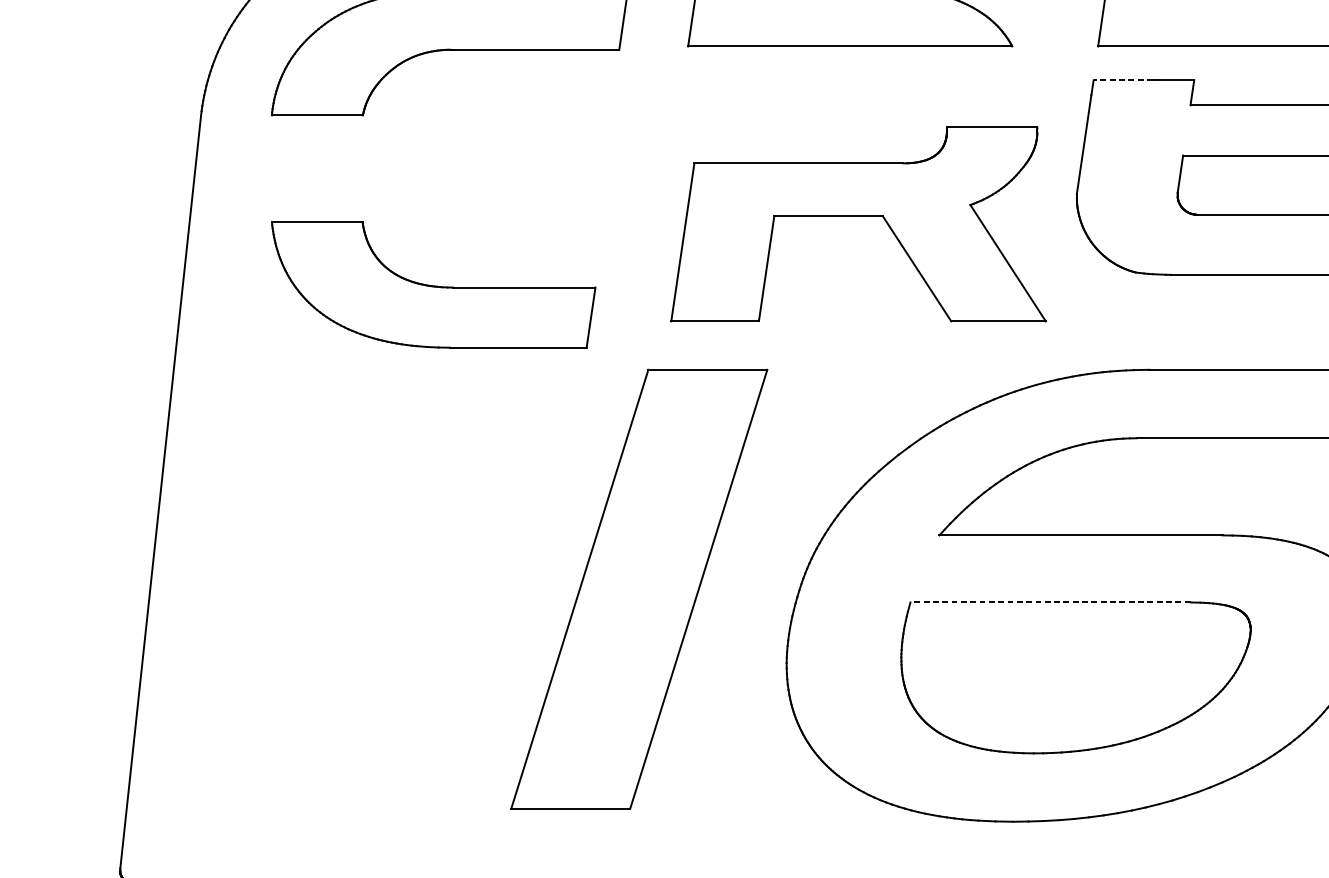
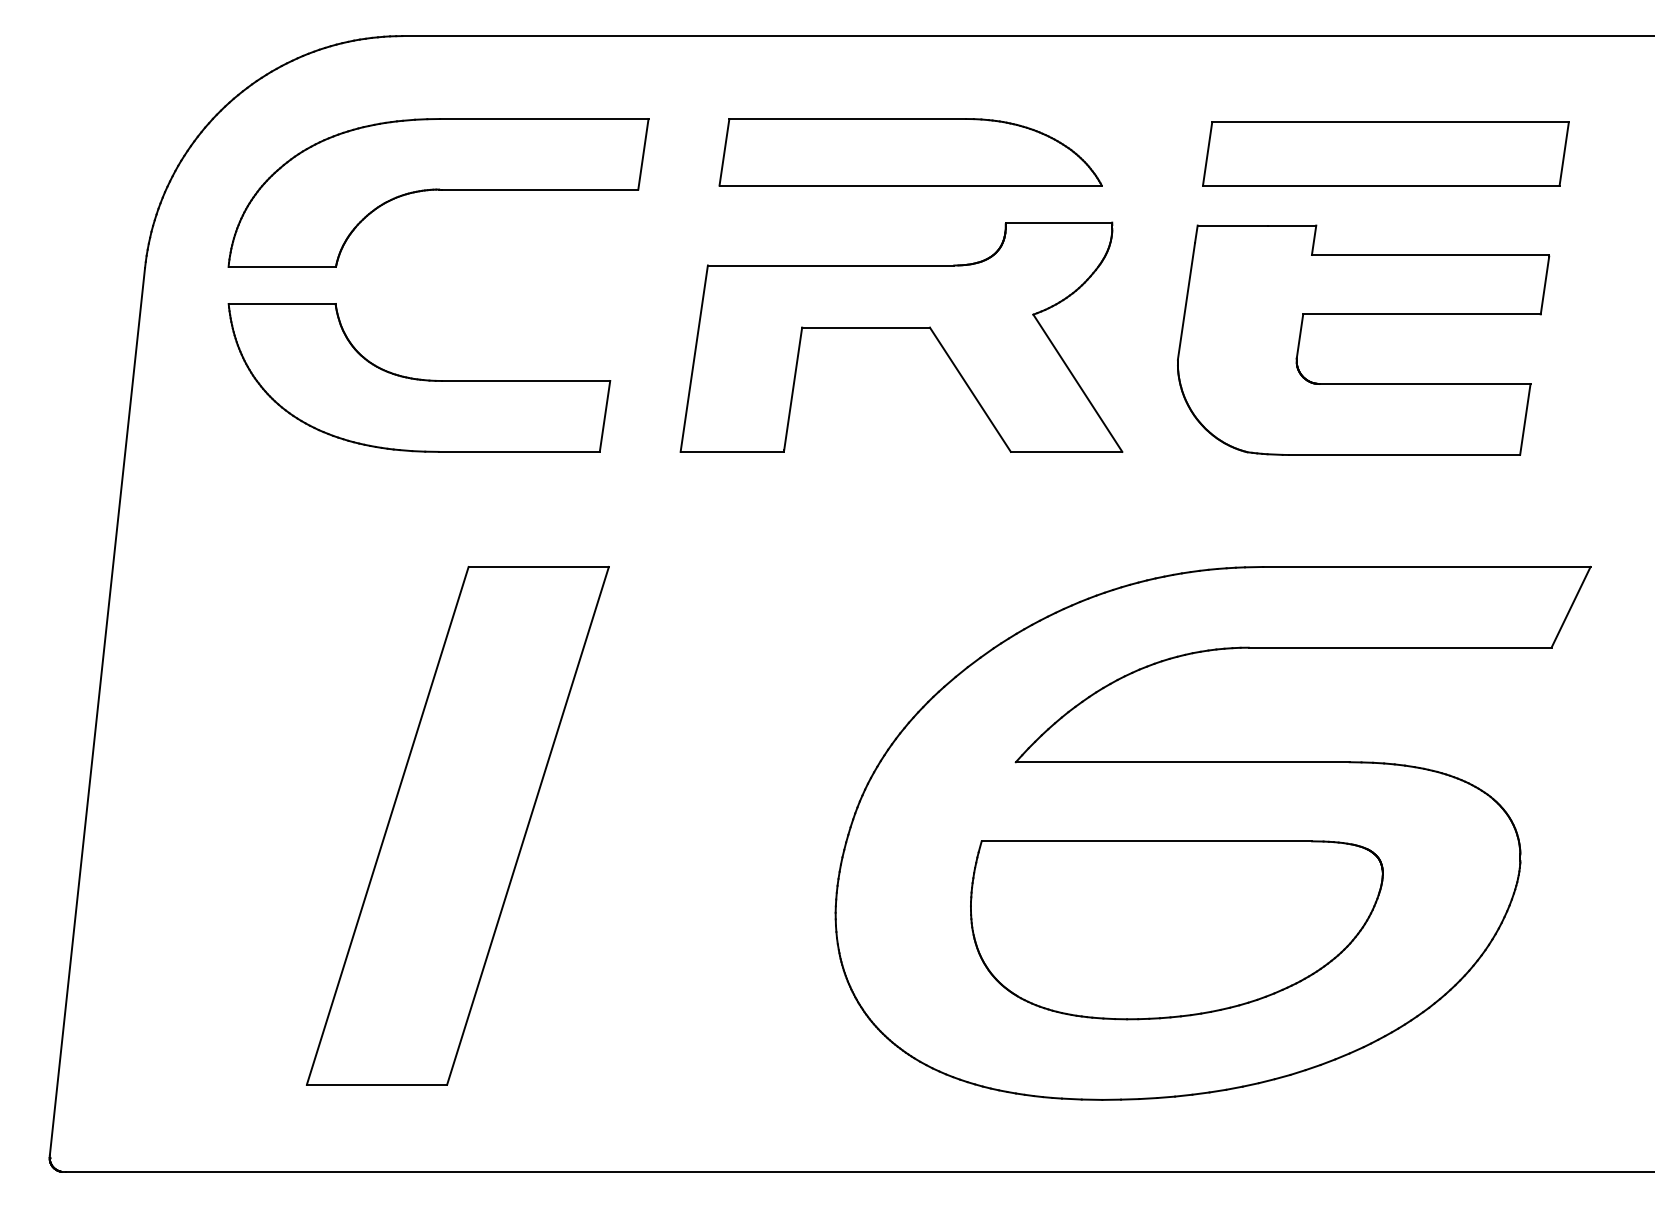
line: (1123, 80) -> (1232, 225), dashed -> solid
part: (858, 216) -> (901, 328), moved
part: (433, 284) -> (419, 377), moved
part: (638, 589) -> (457, 825), moved
line: (1050, 602) -> (1146, 841), dashed -> solid

